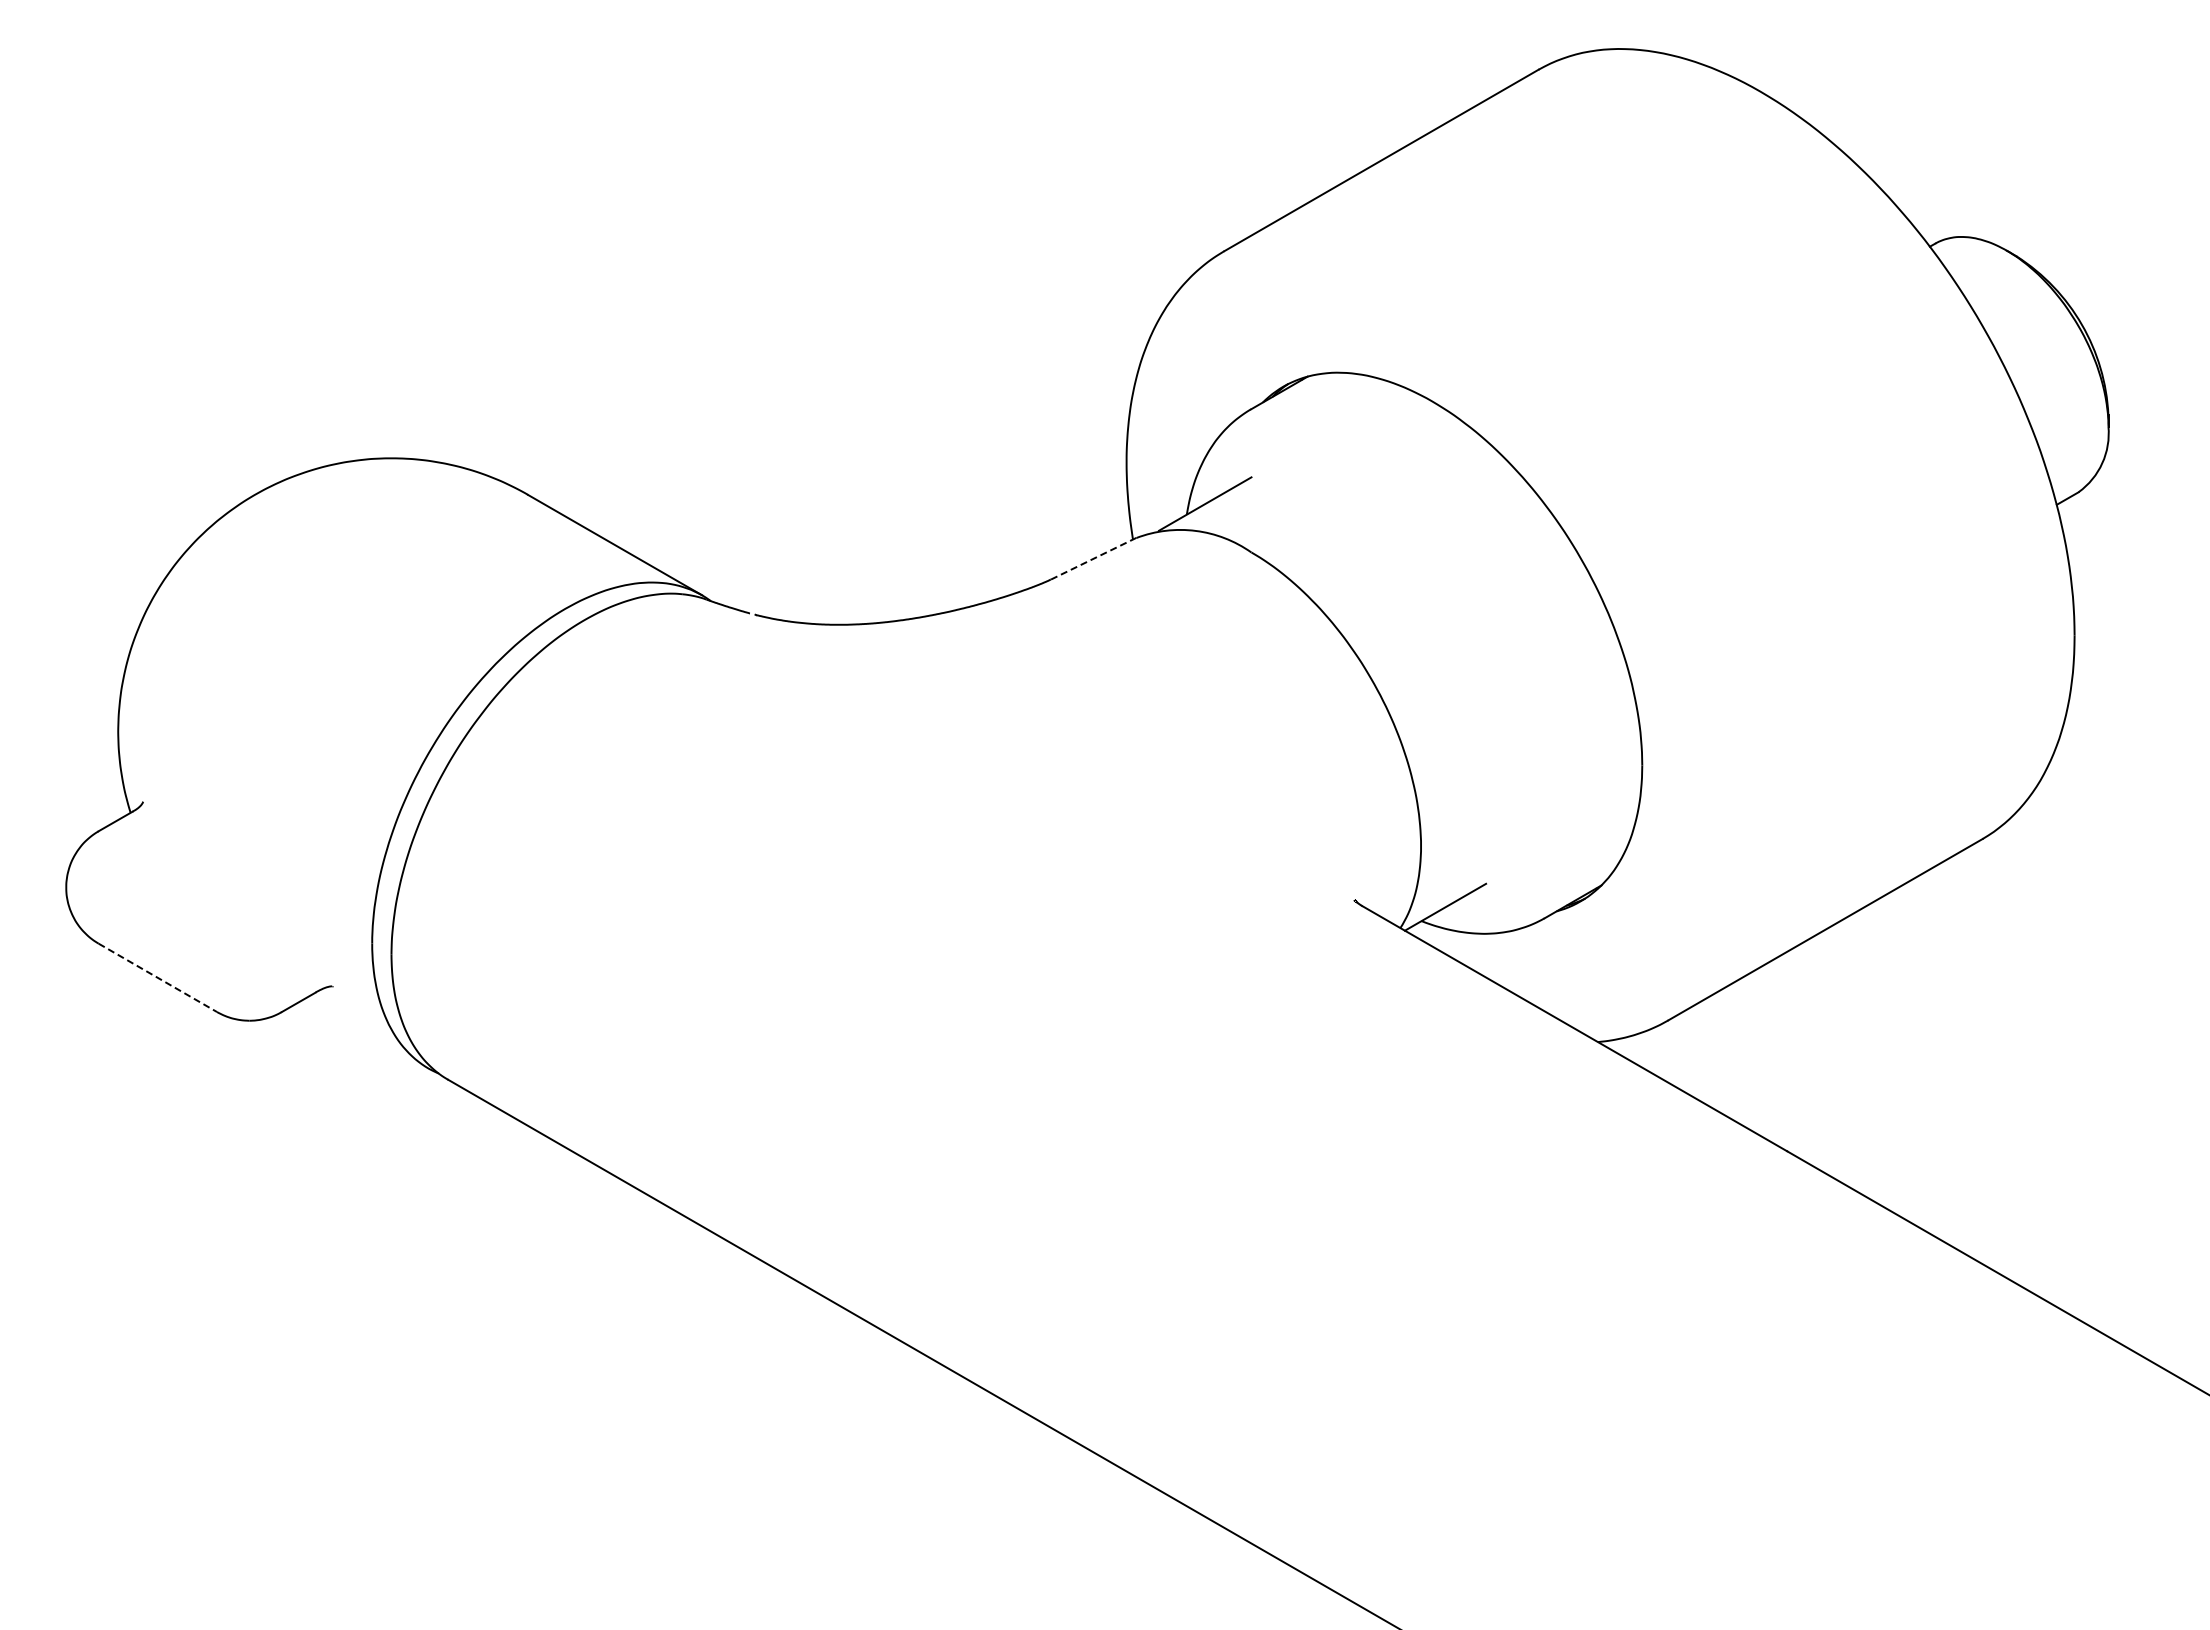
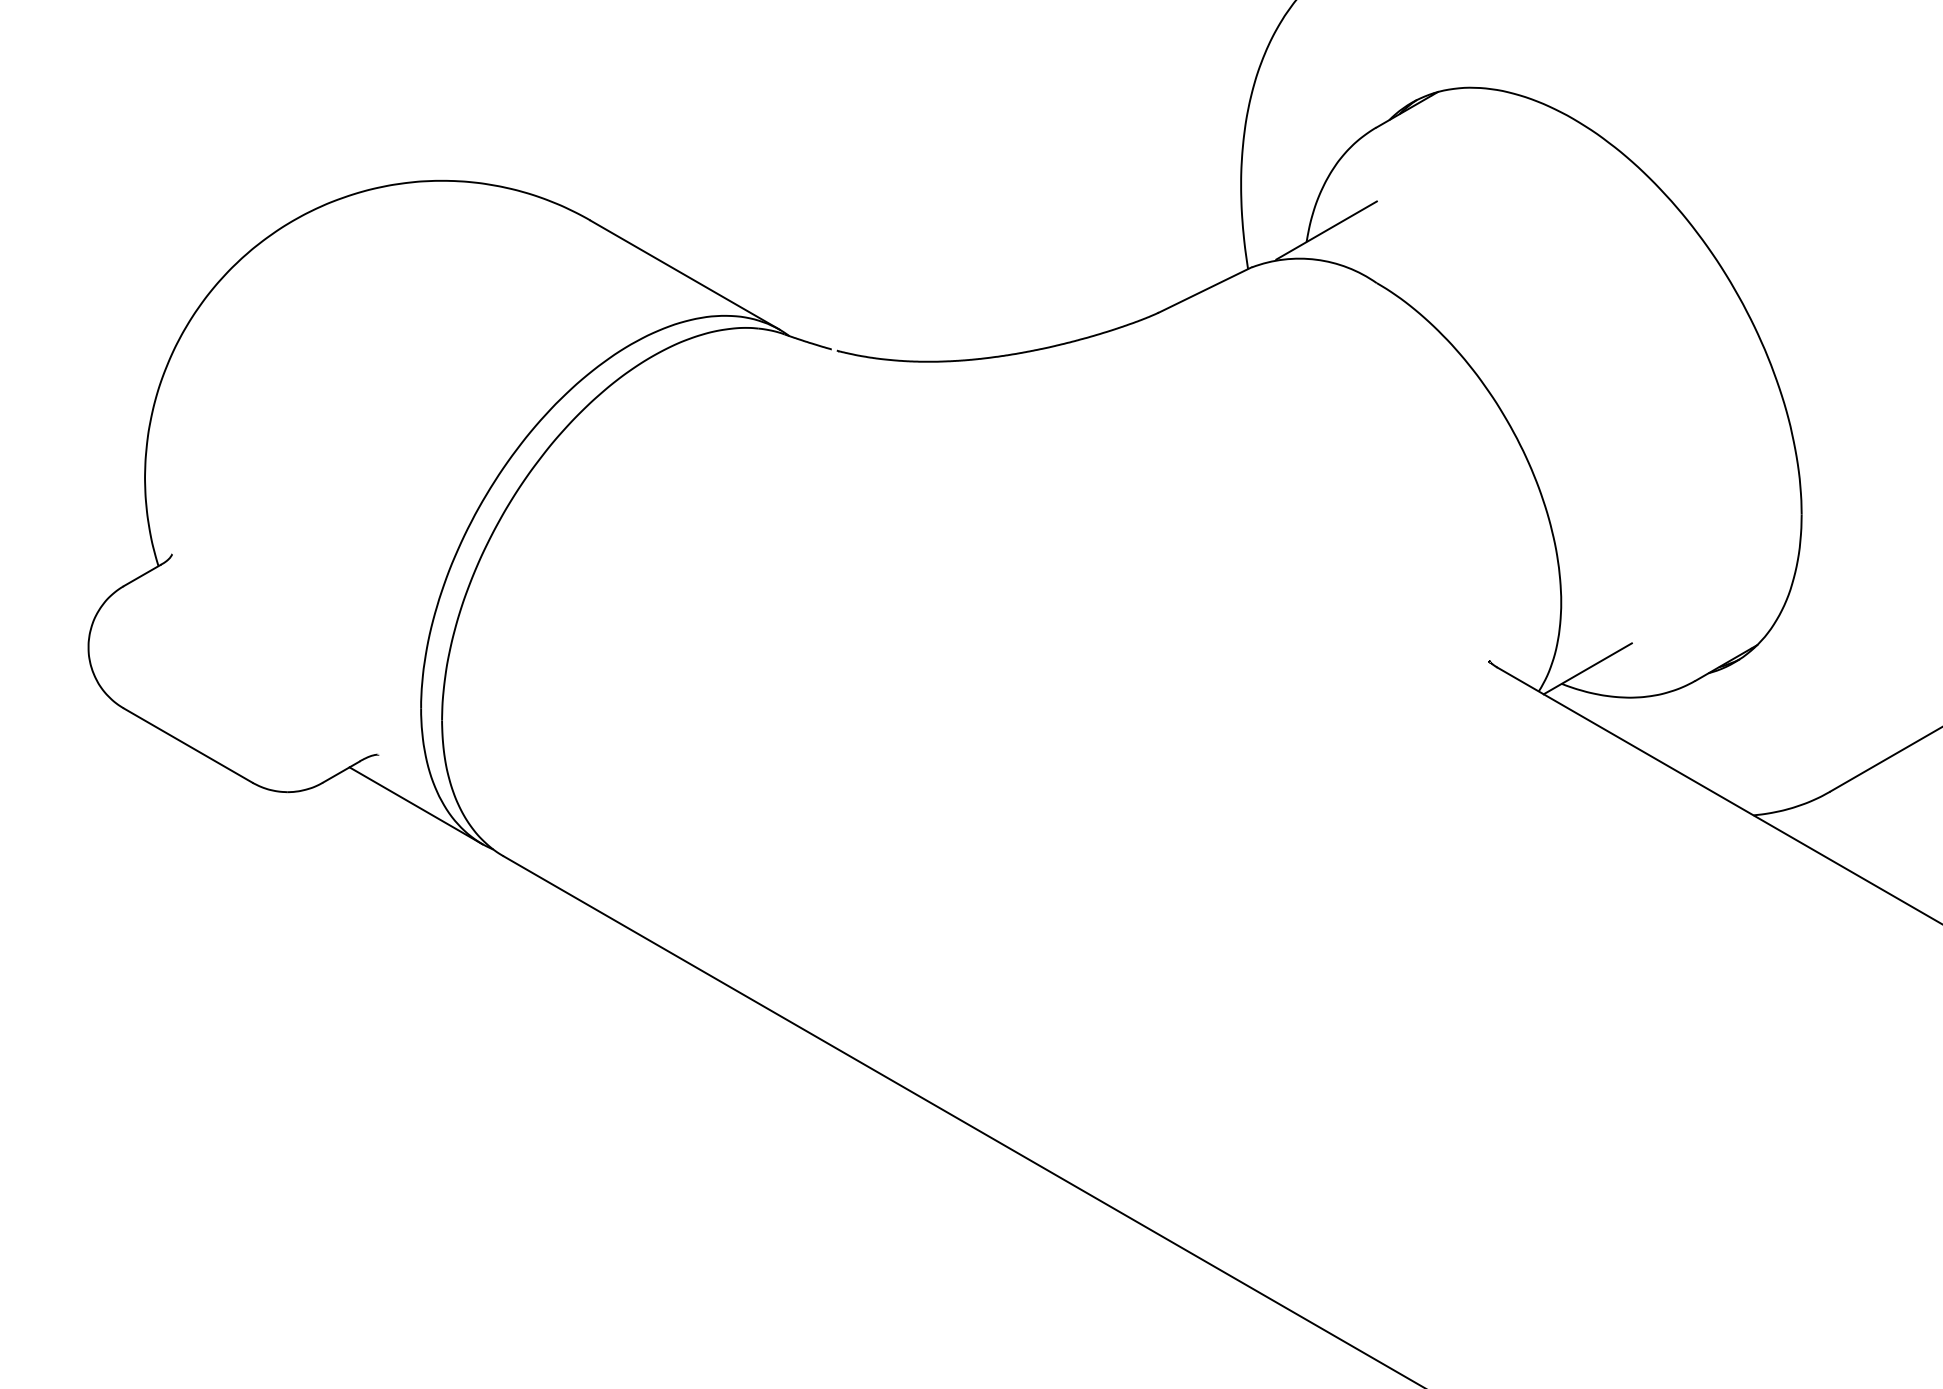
line: (1093, 558) -> (1205, 289), dashed -> solid
line: (158, 978) -> (188, 746), dashed -> solid
line: (367, 1032) -> (415, 804), added

